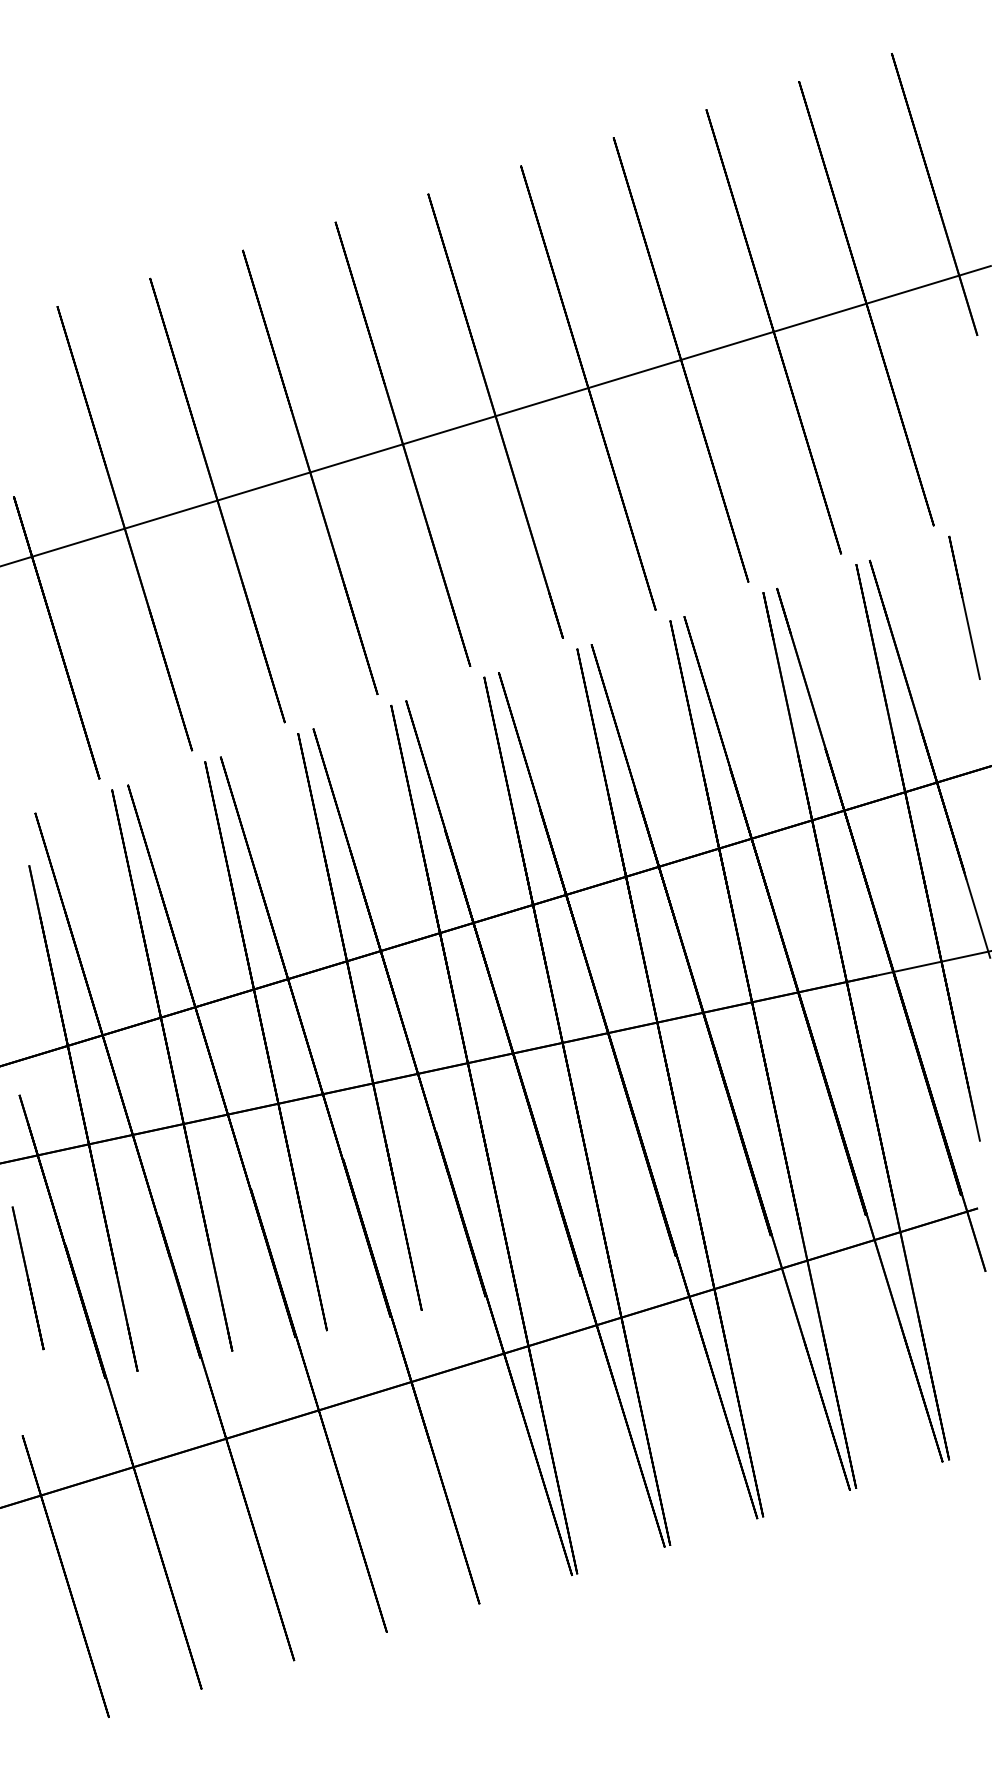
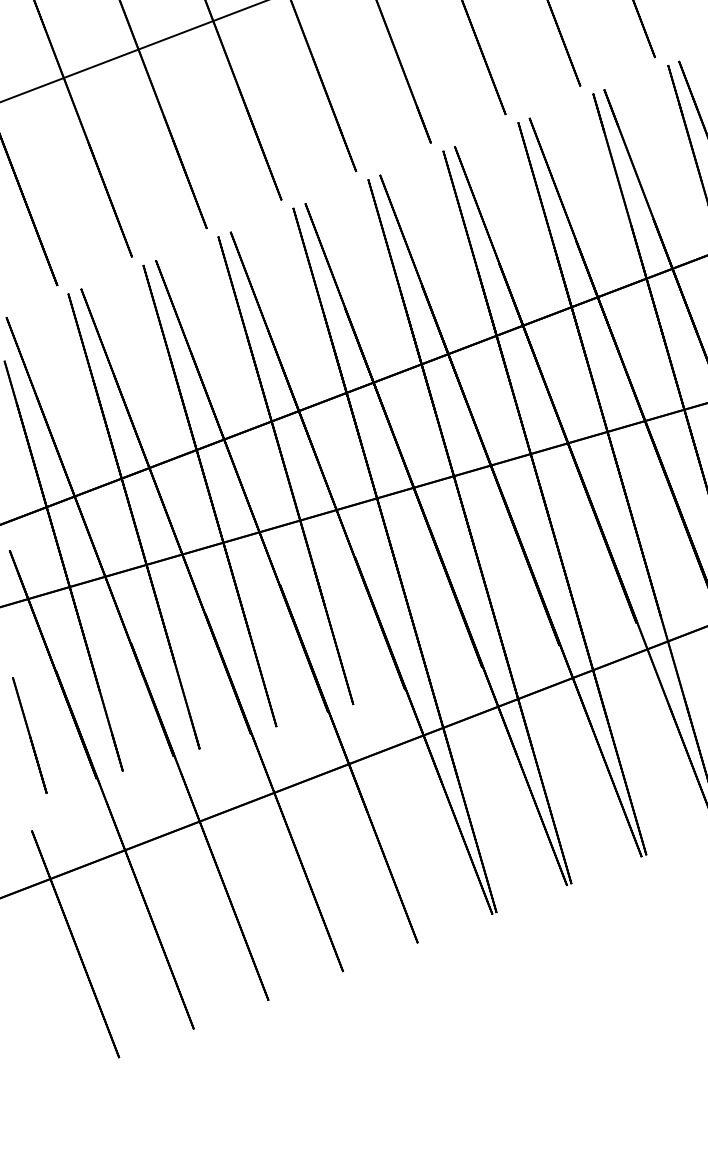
line: (27, 1278) -> (29, 735), moved

